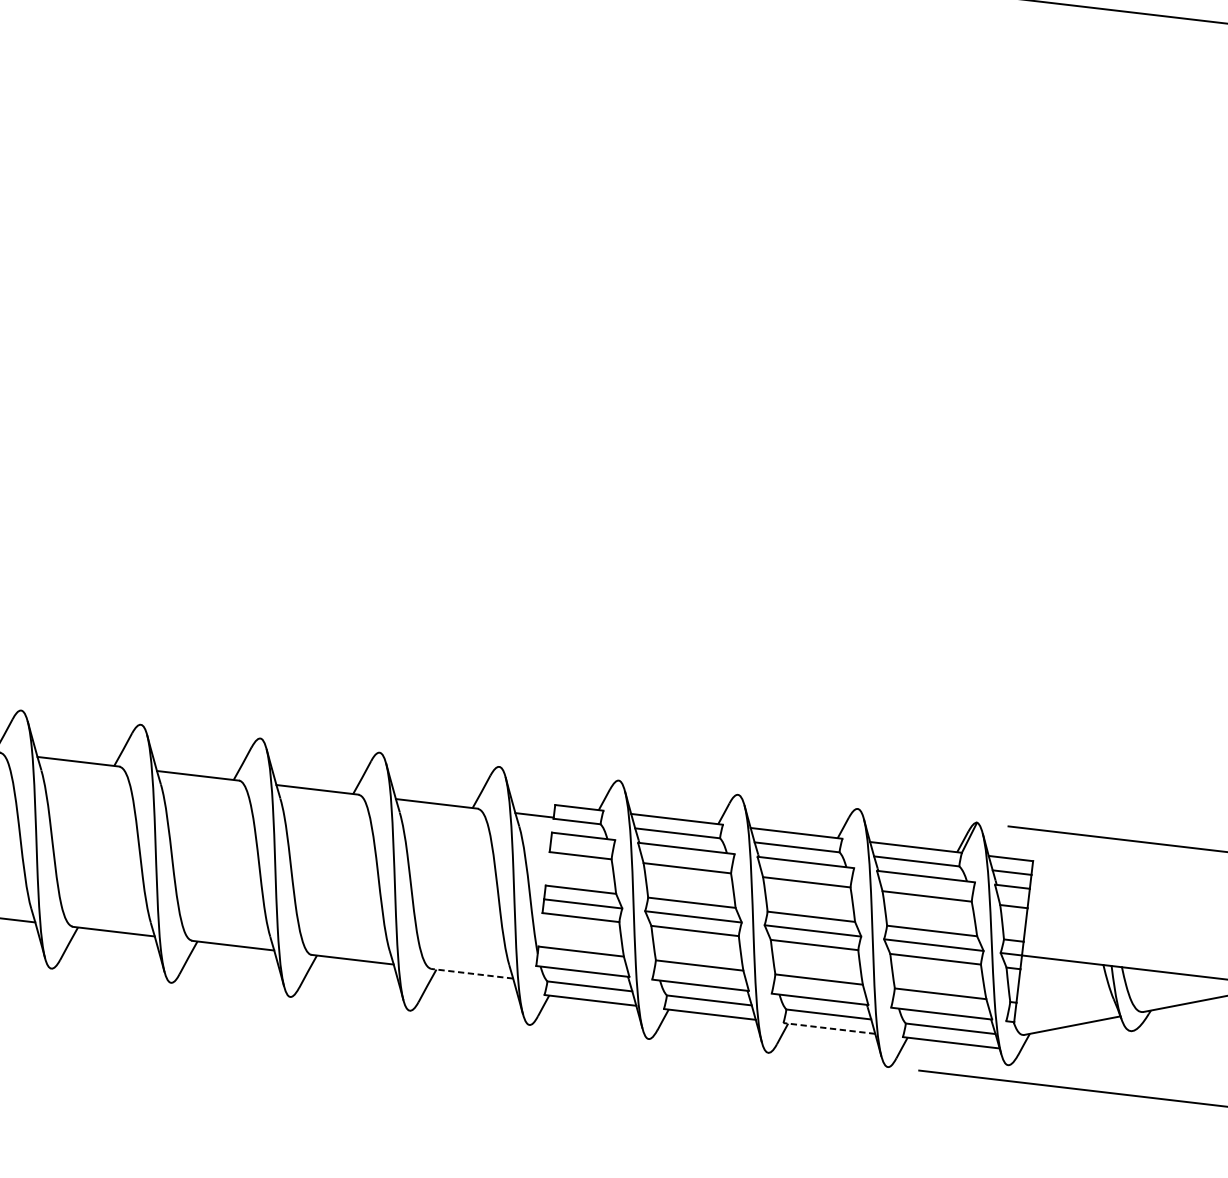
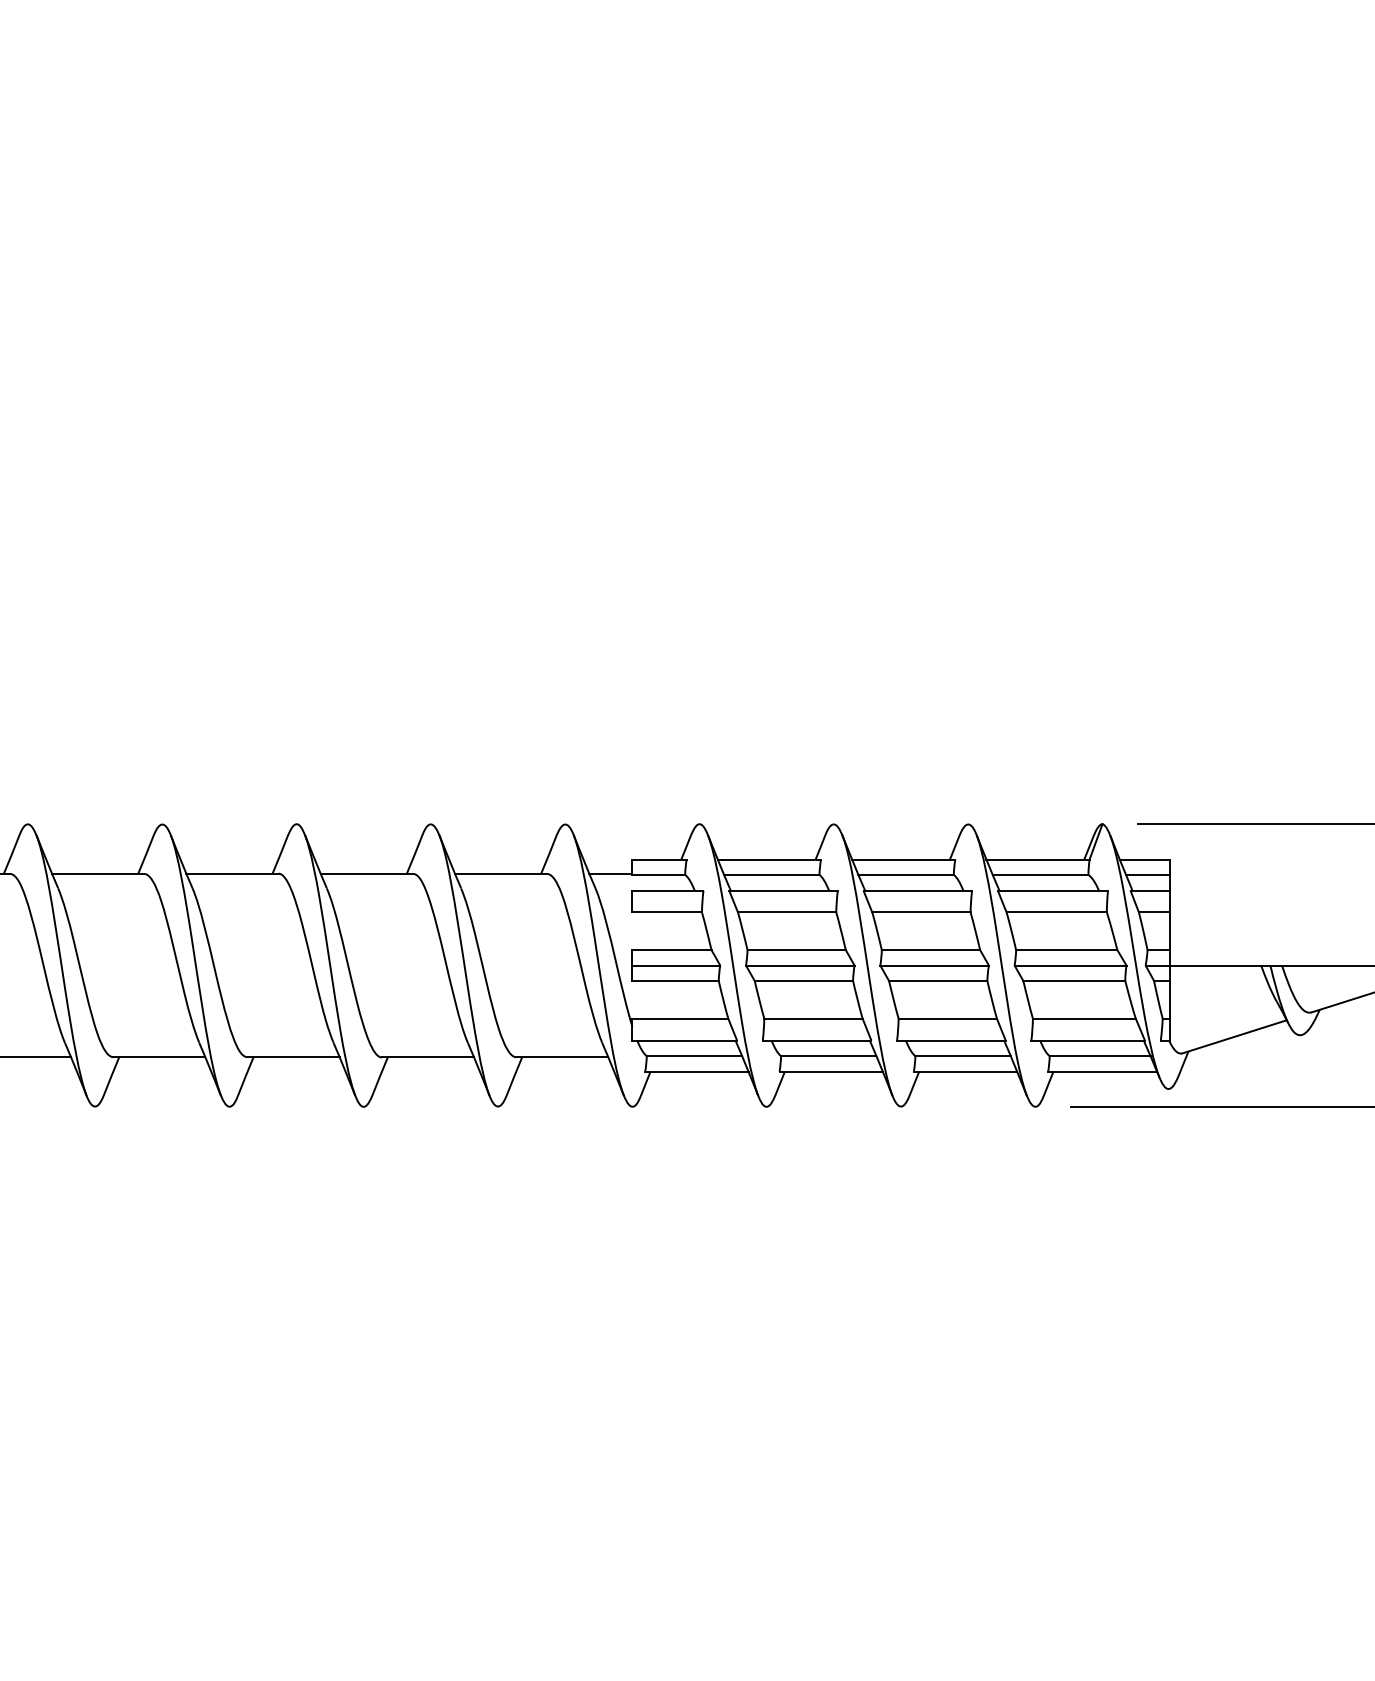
line: (471, 973) -> (561, 1057), dashed -> solid
line: (829, 1028) -> (965, 1071), dashed -> solid

